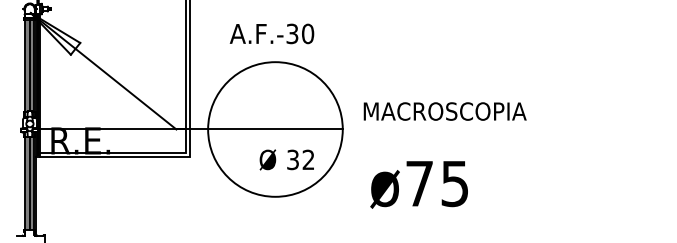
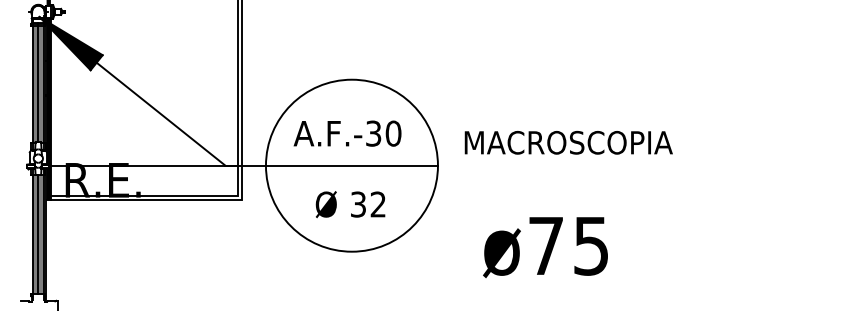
fill: (55, 33) -> (70, 43), added
text: (271, 33) -> (347, 133), moved
text: (286, 159) -> (350, 204), moved
text: (419, 184) -> (545, 247), moved

